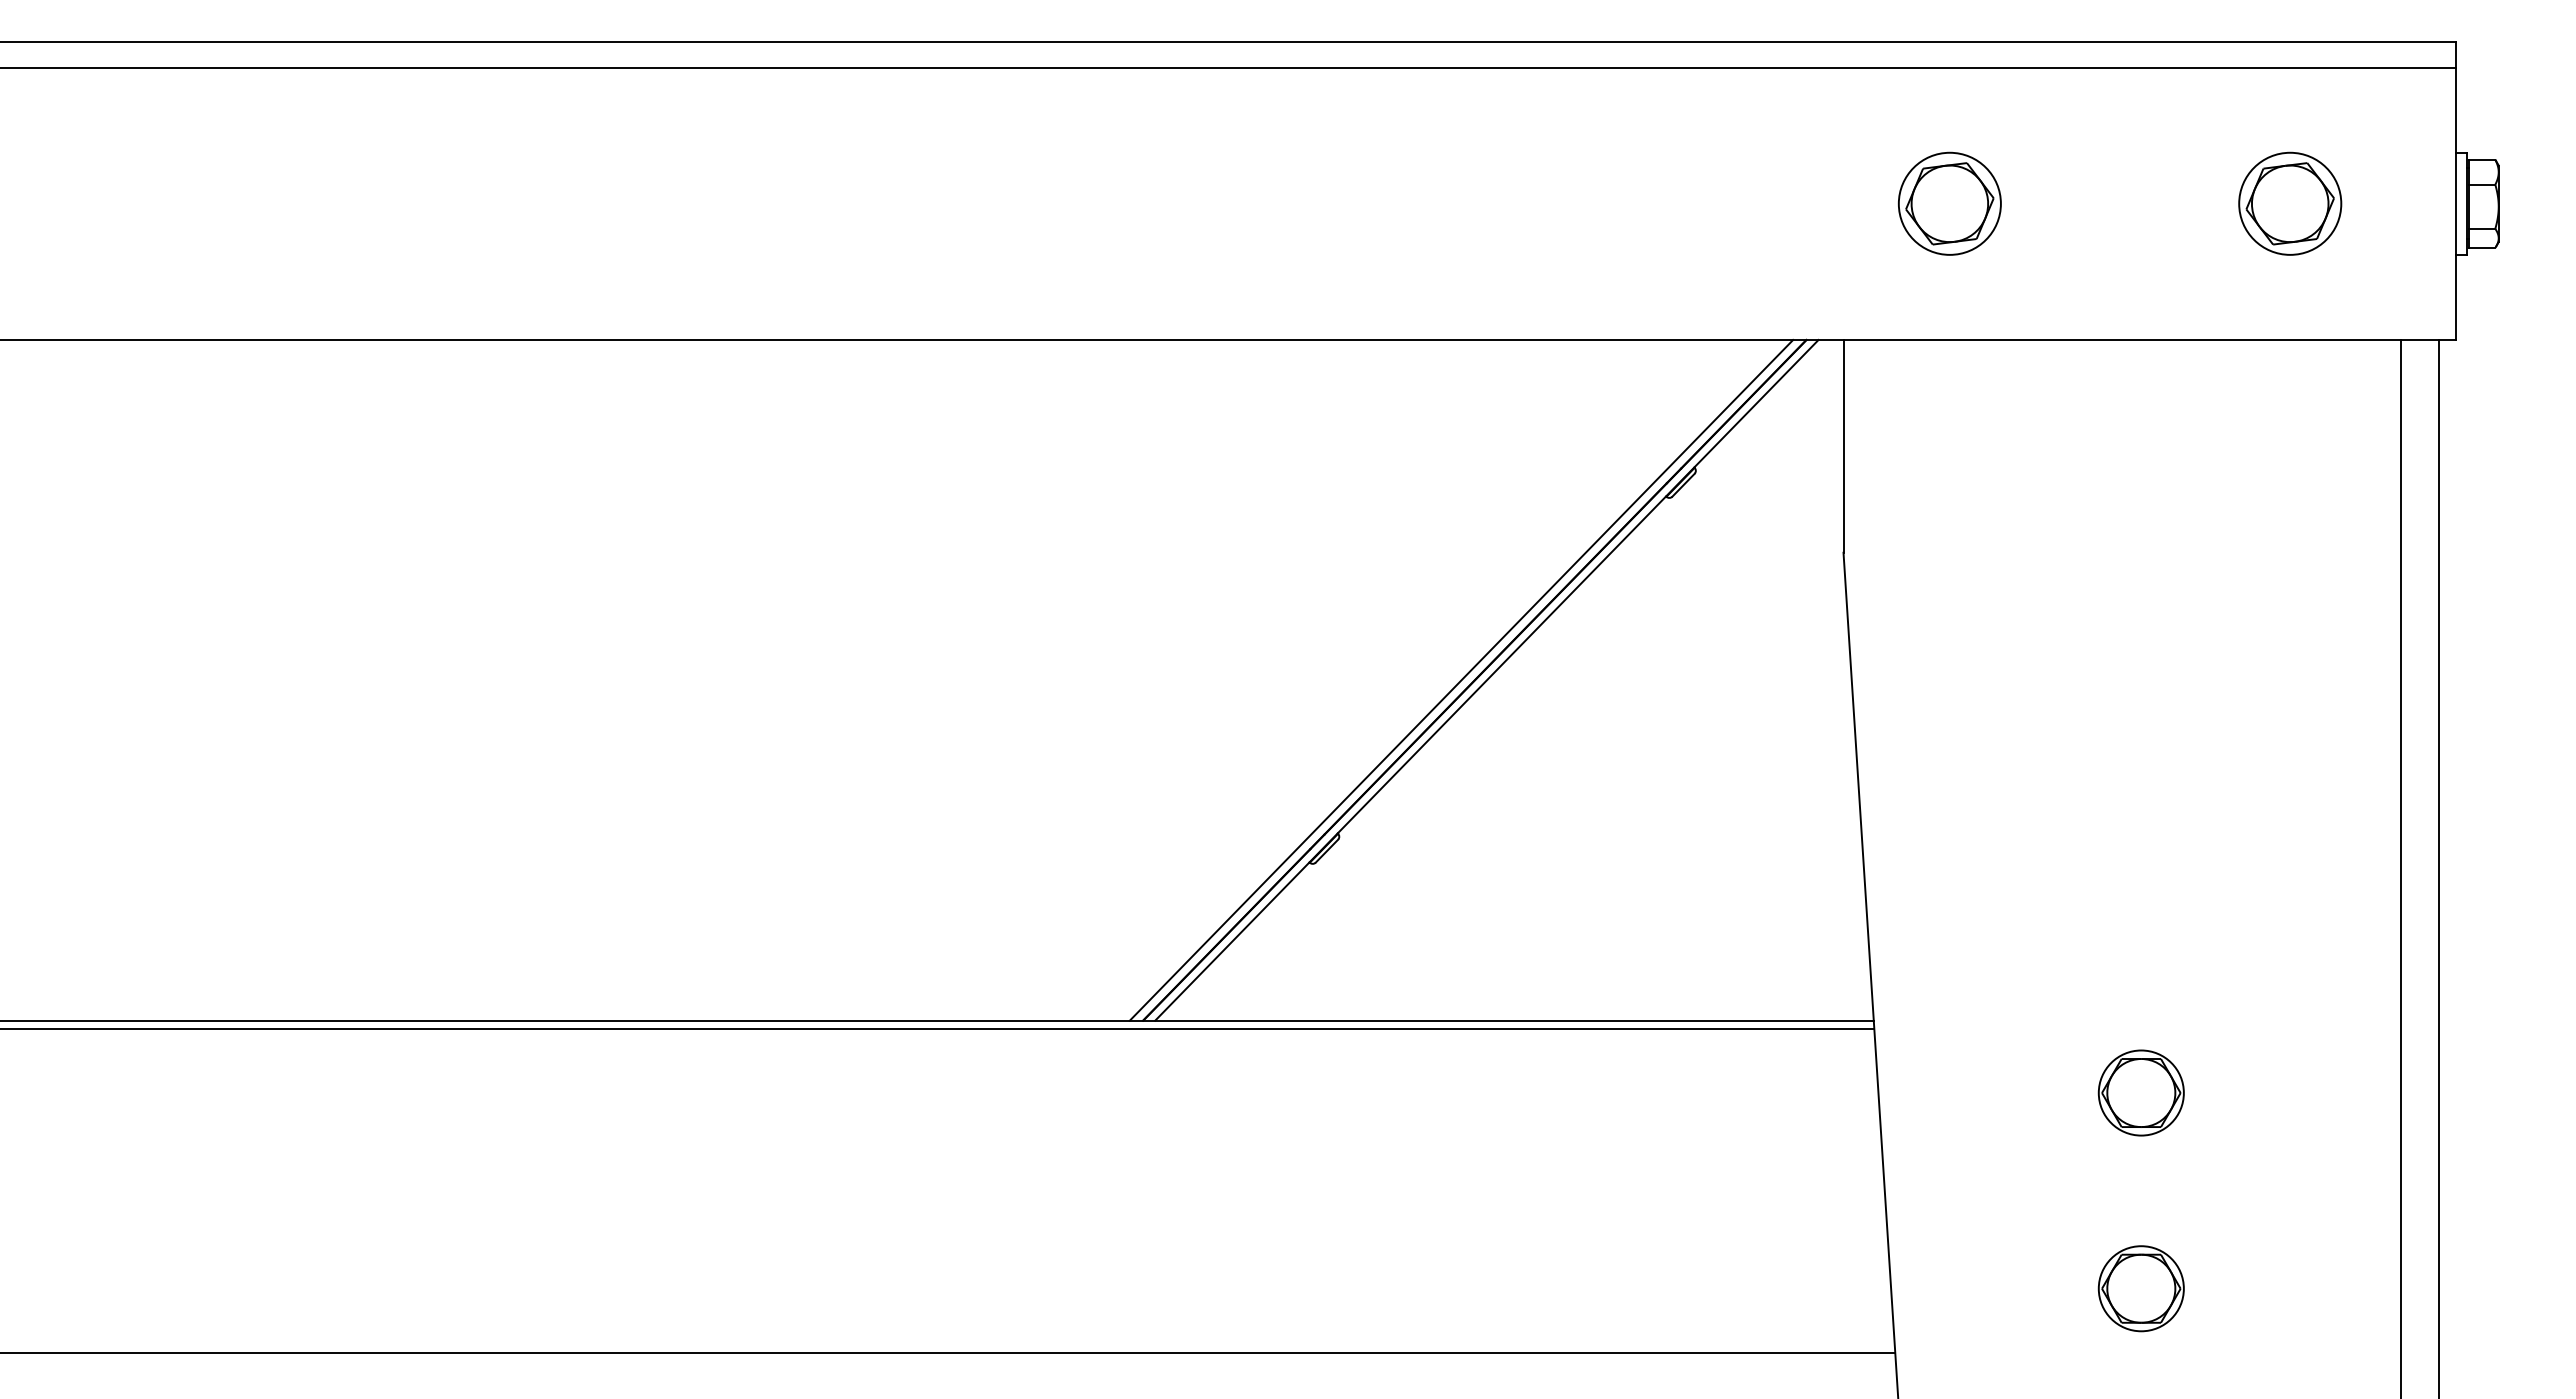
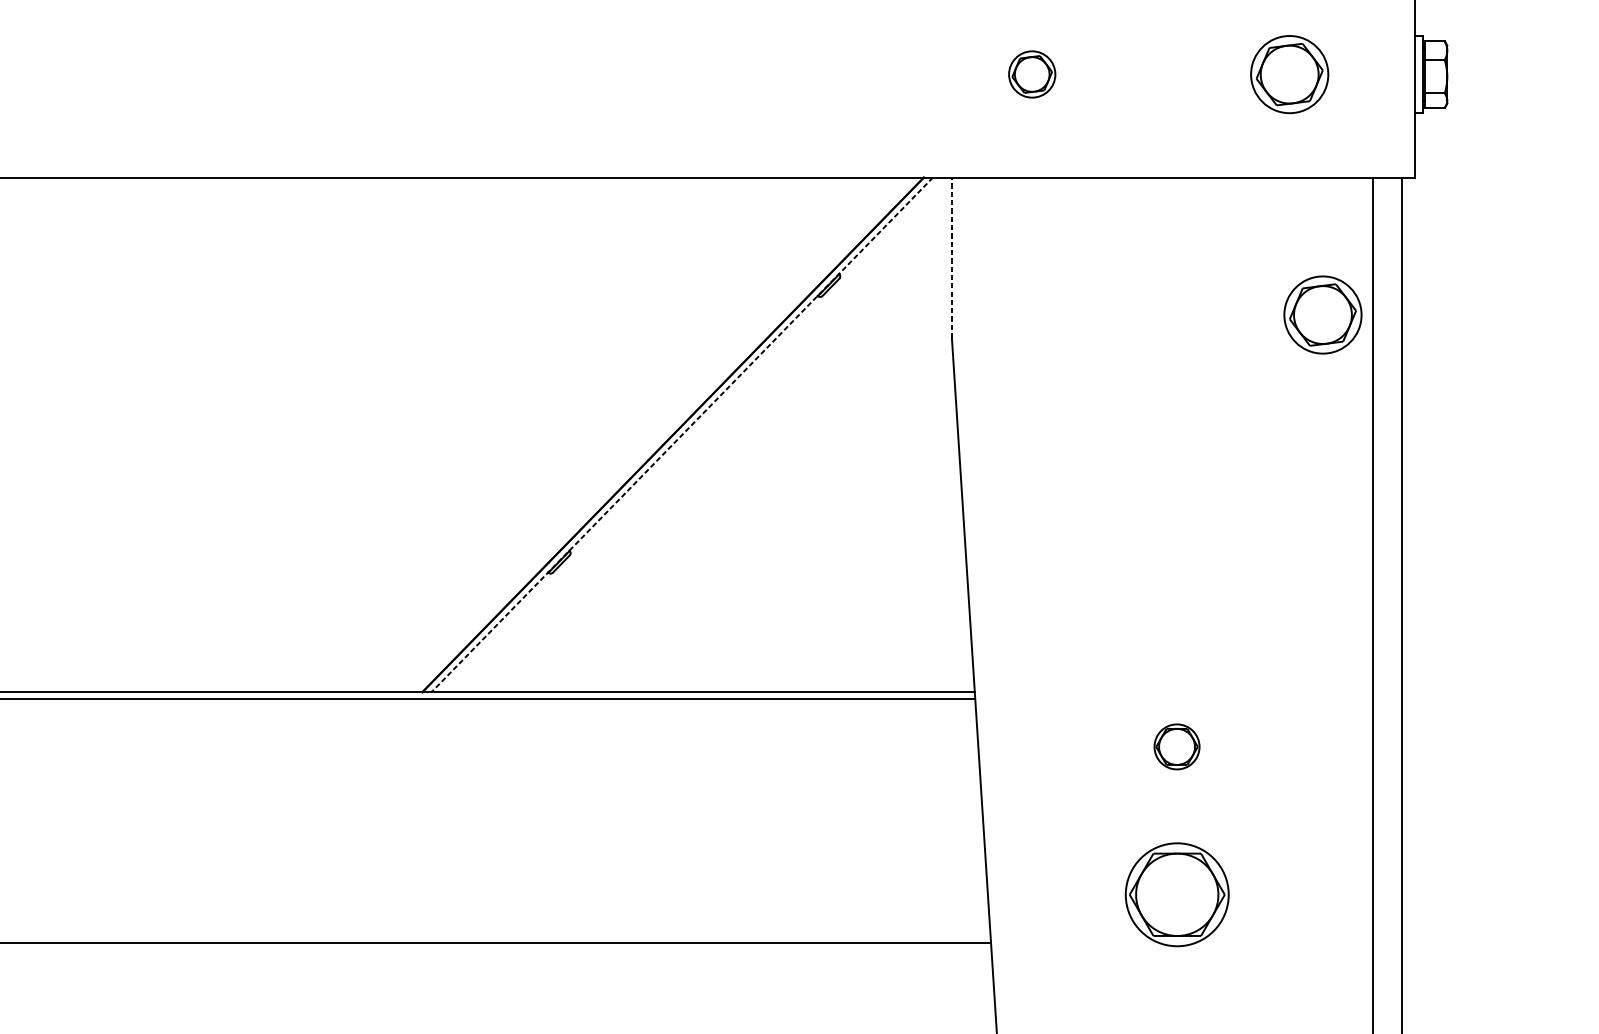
part: (1949, 203) -> (1032, 74), size x0.6
line: (1843, 445) -> (951, 257), solid -> dashed
part: (2334, 521) -> (1323, 314), added
line: (1461, 679) -> (663, 434), removed
line: (1486, 680) -> (681, 435), solid -> dashed
part: (2140, 1092) -> (1176, 746), size x0.7
part: (2140, 1288) -> (1176, 894), size x1.6

